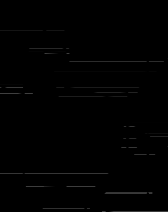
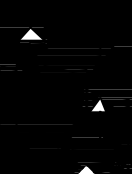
fill: (45, 39) -> (31, 33), removed
fill: (143, 144) -> (97, 104), removed

